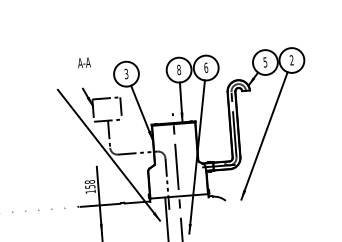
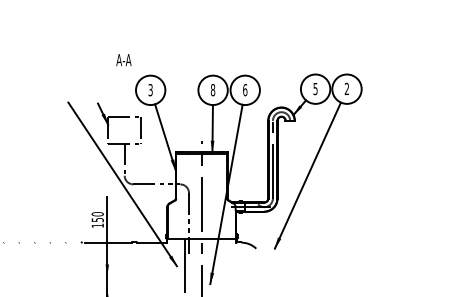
text: (83, 63) -> (123, 60), moved
text: (89, 182) -> (97, 214), 158 -> 150

